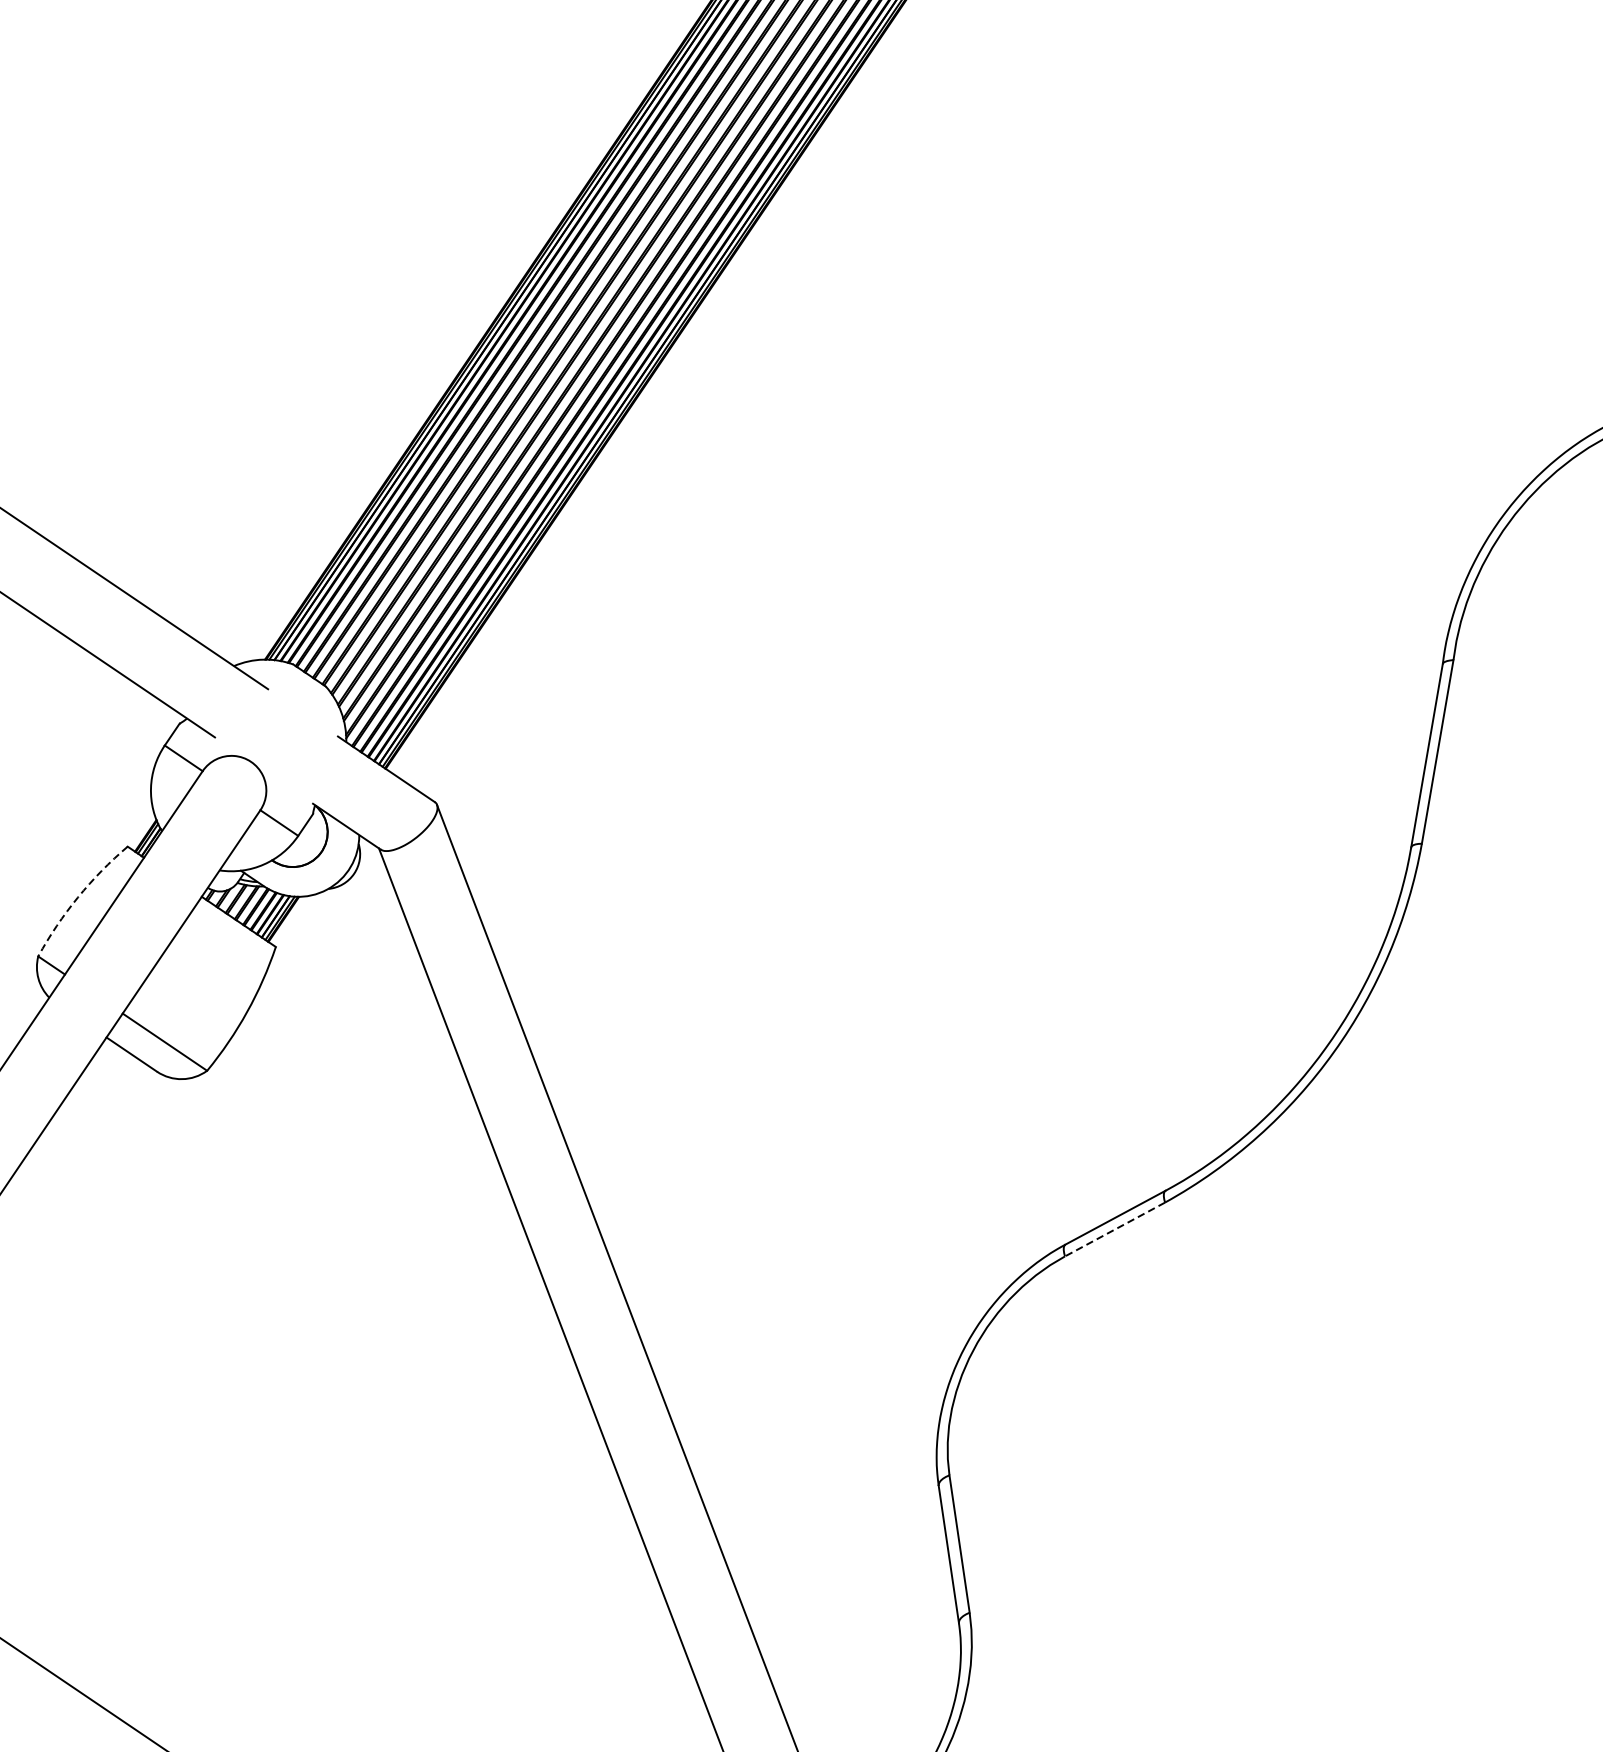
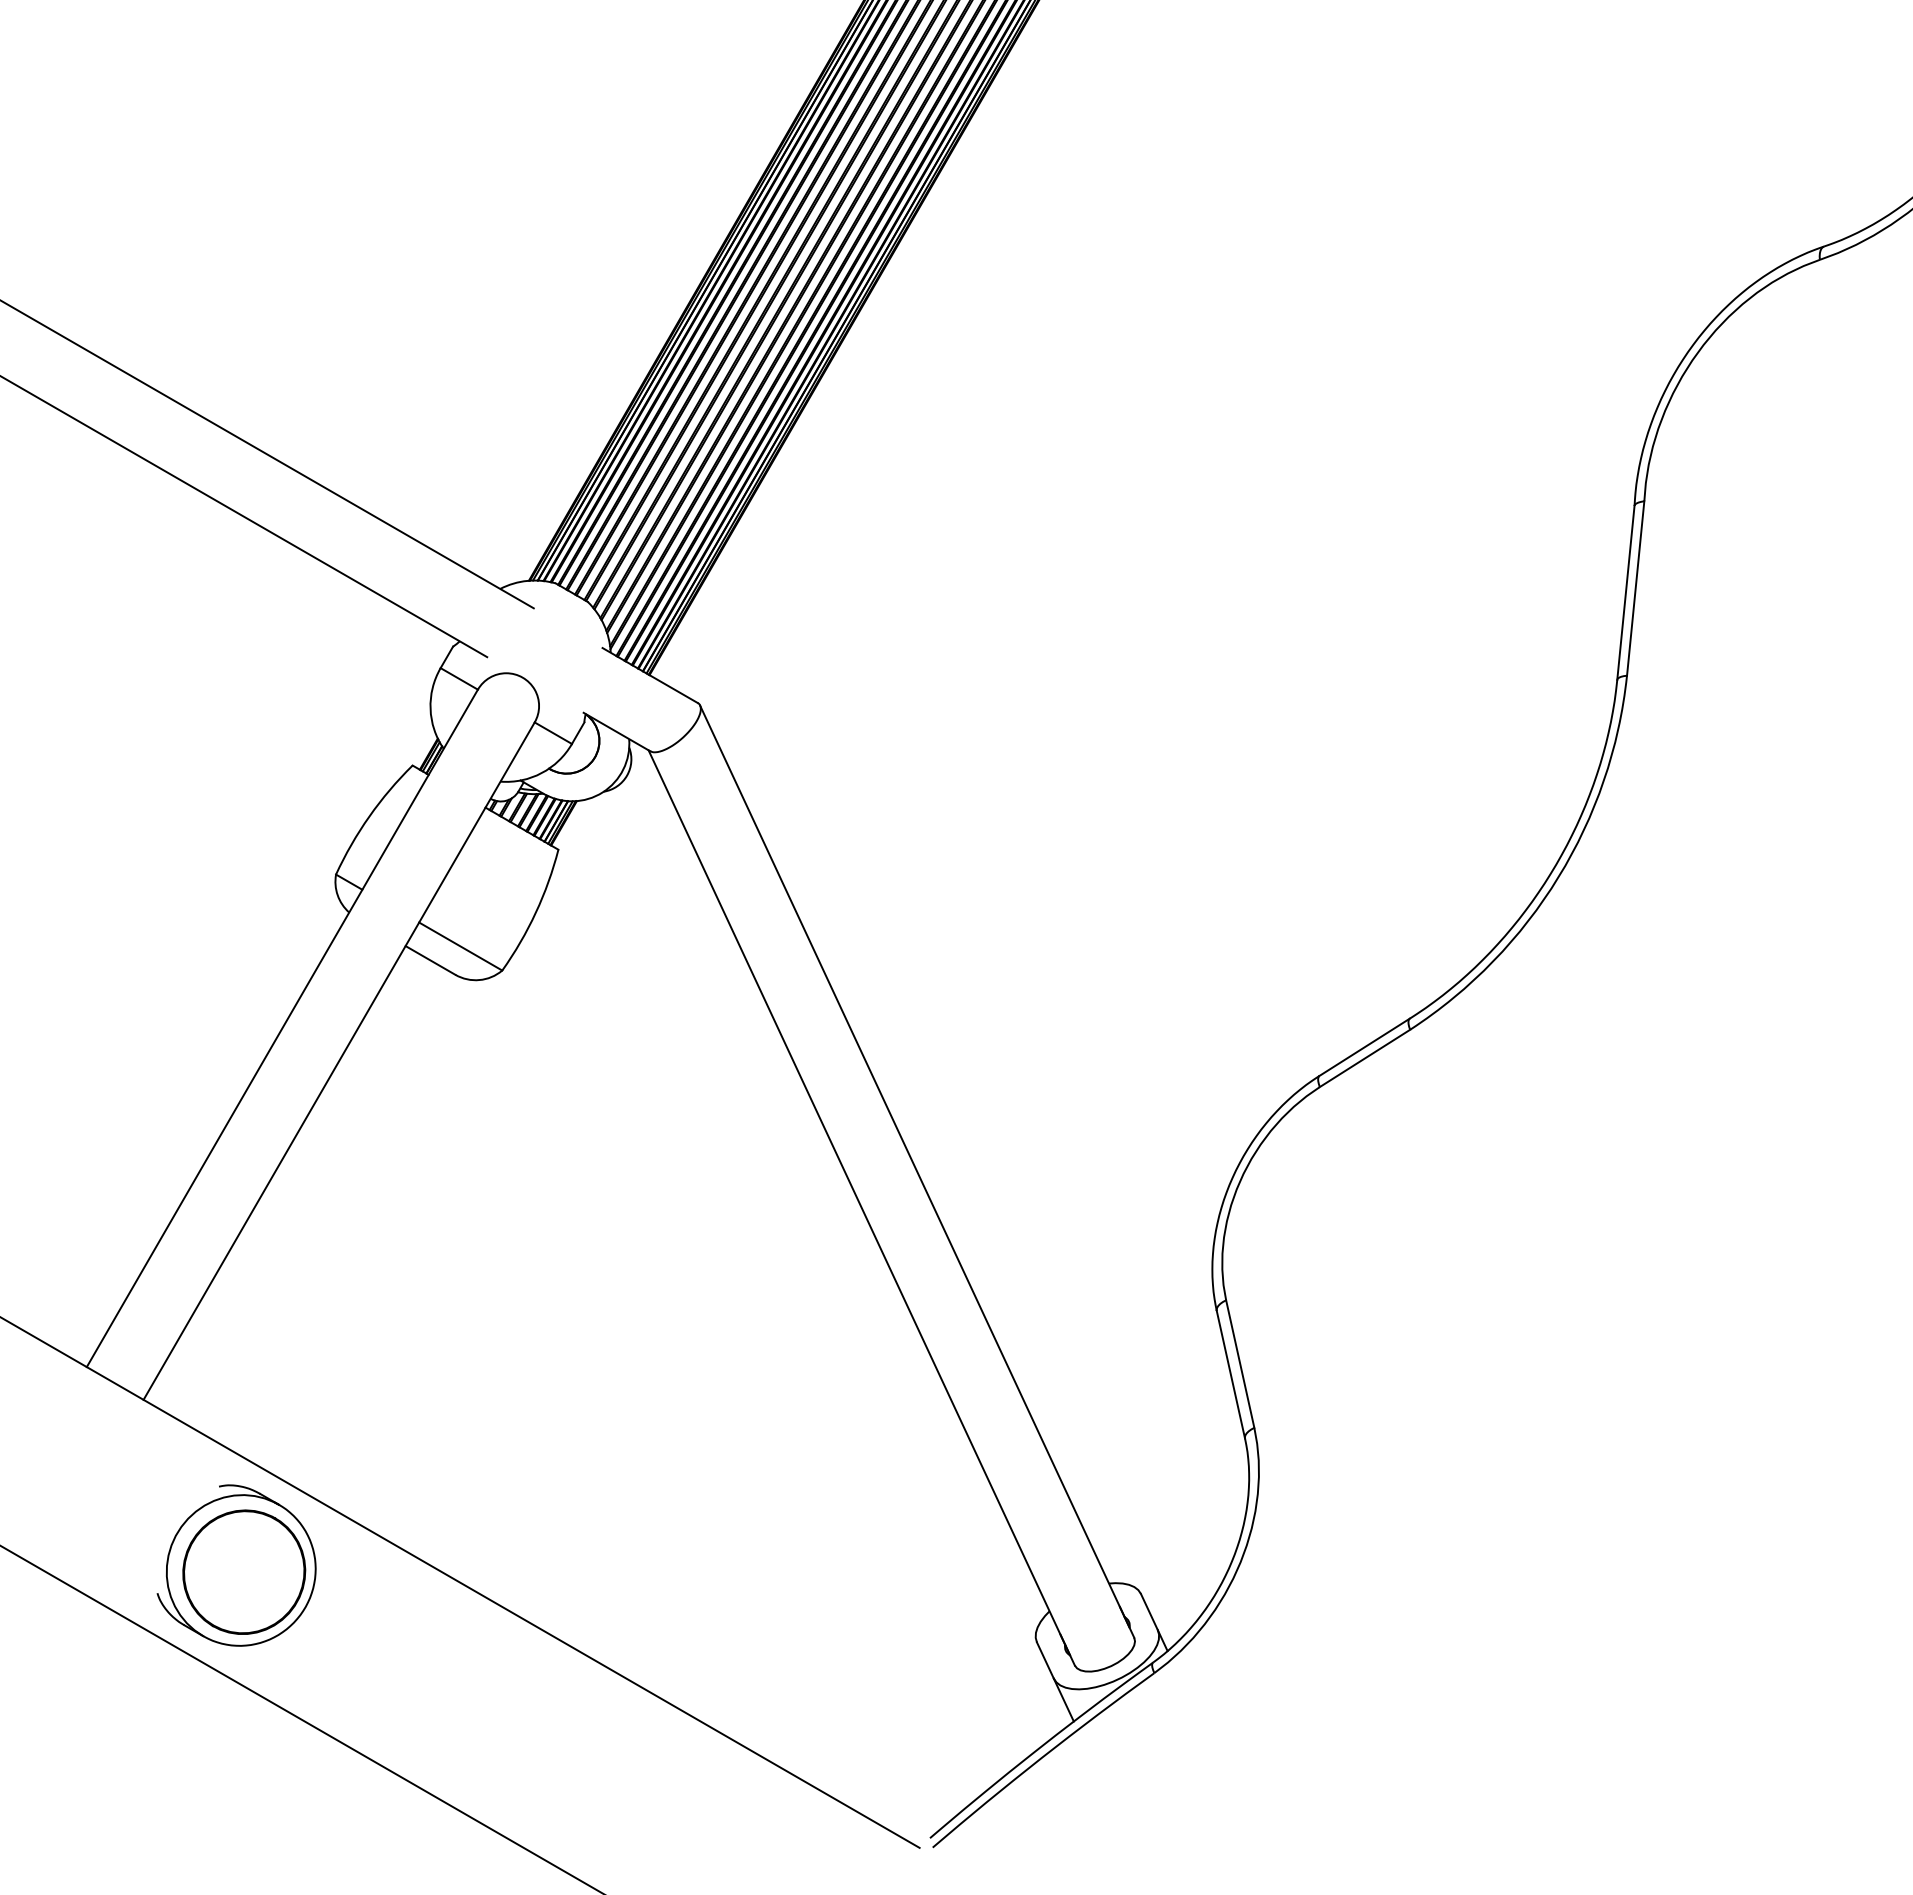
arc: (78, 897) -> (369, 816), dashed -> solid
line: (1114, 1229) -> (1364, 1058), dashed -> solid

